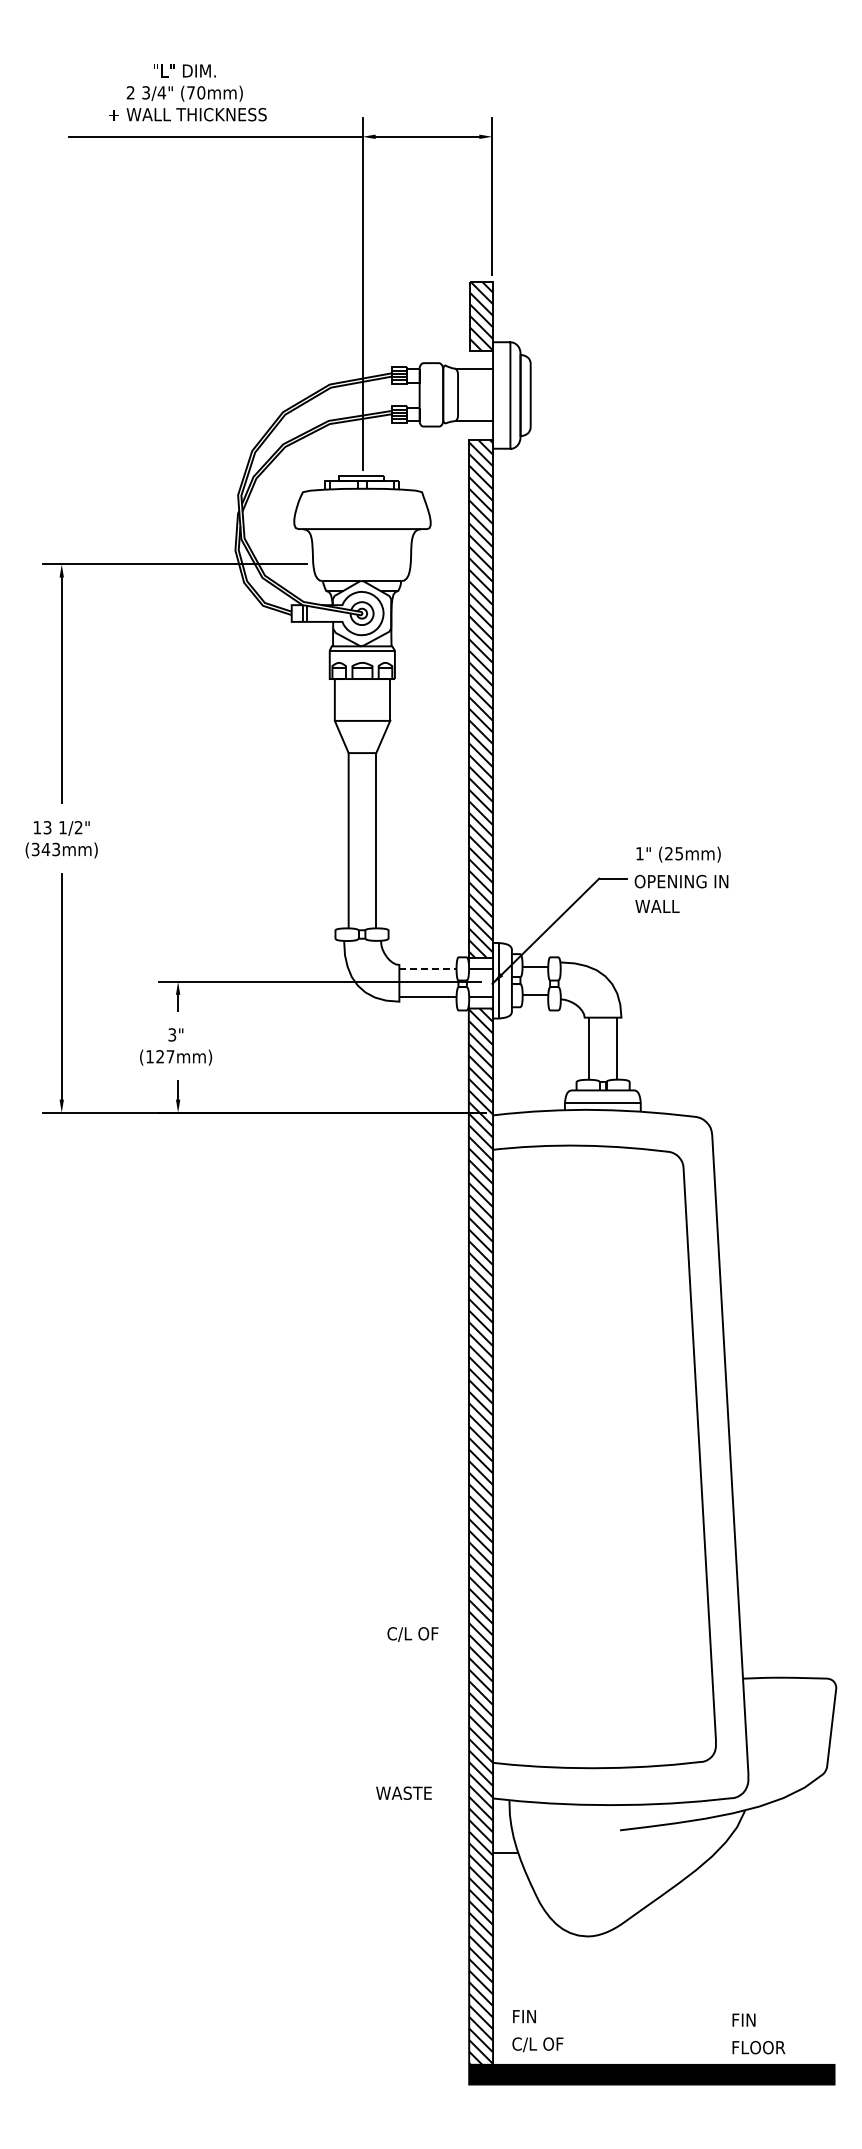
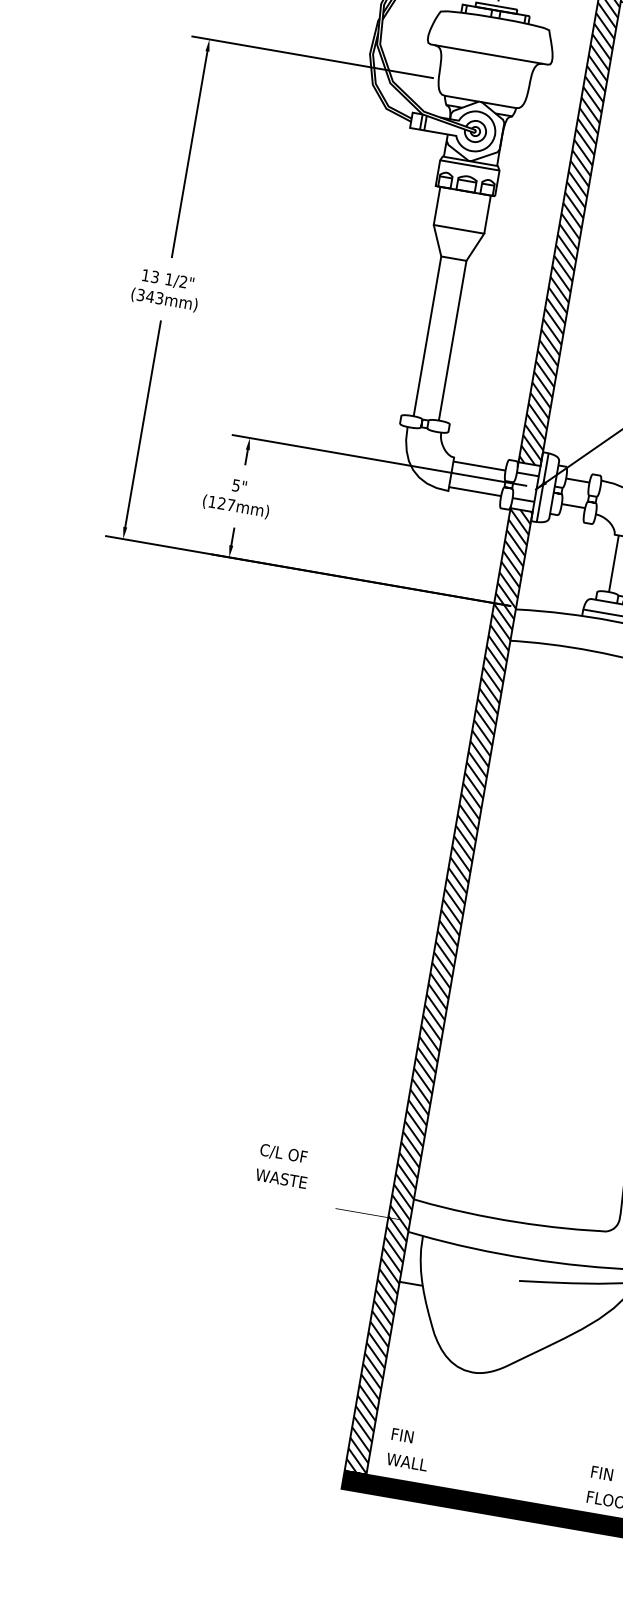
line: (427, 969) -> (479, 466), dashed -> solid
text: (172, 1034) -> (236, 485), 3" -> 5"
text: (412, 1634) -> (283, 1154), moved
text: (403, 1792) -> (281, 1178), moved
text: (537, 2044) -> (410, 1463), C/L OF -> WALL

